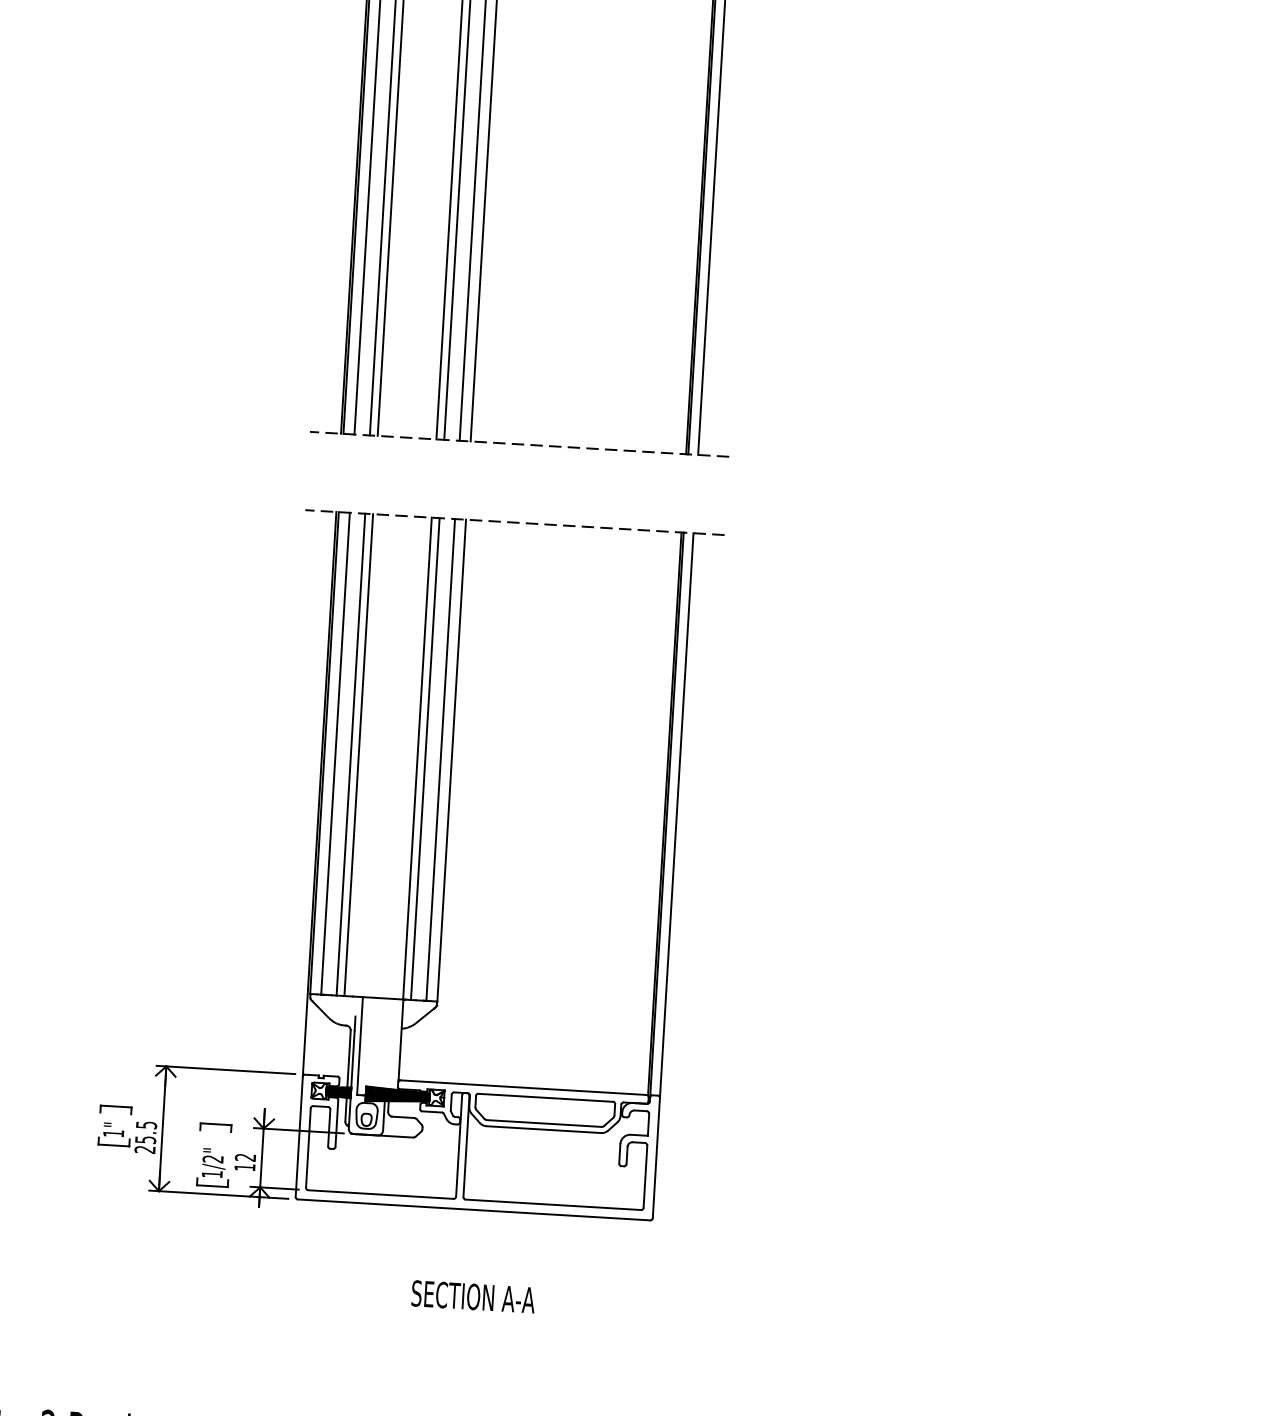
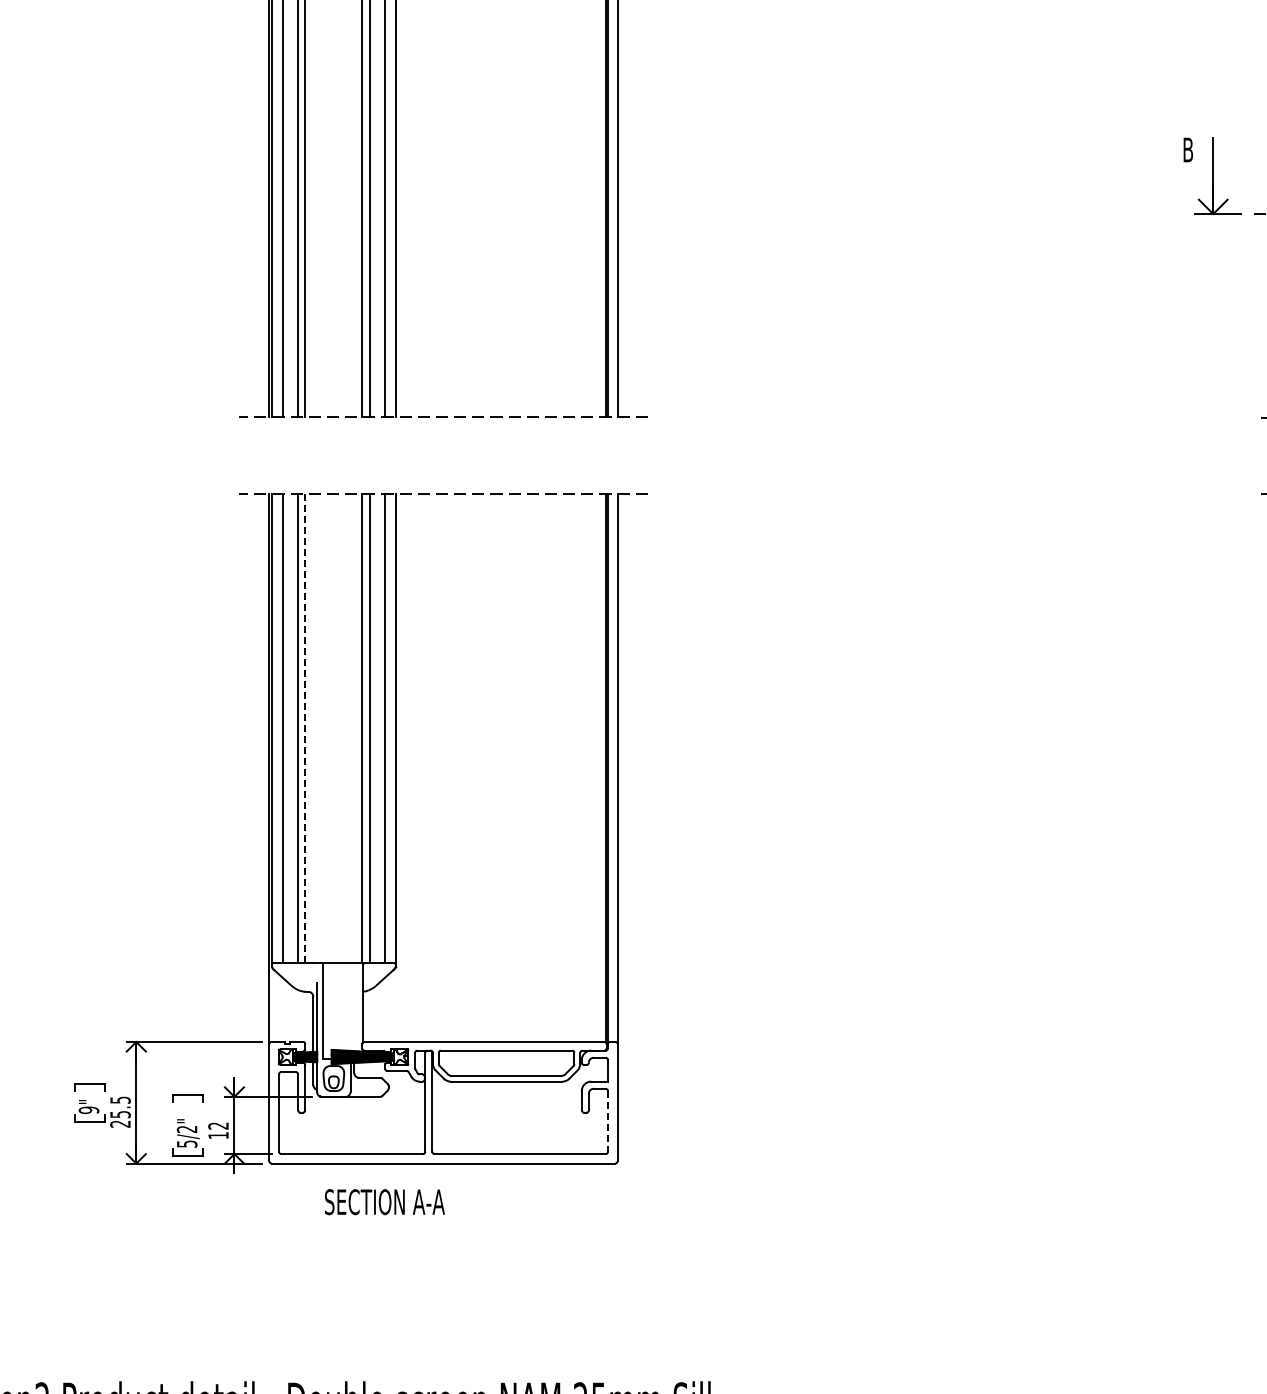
line: (359, 755) -> (305, 728), solid -> dashed
text: (113, 1133) -> (88, 1110), 1" -> 9"
text: (212, 1173) -> (187, 1143), 1/2" -> 5/2"
line: (645, 1176) -> (608, 1121), solid -> dashed
text: (473, 1297) -> (384, 1202), moved

